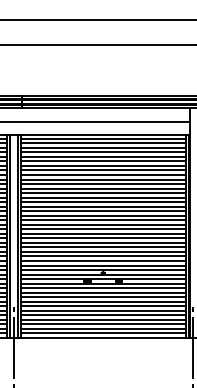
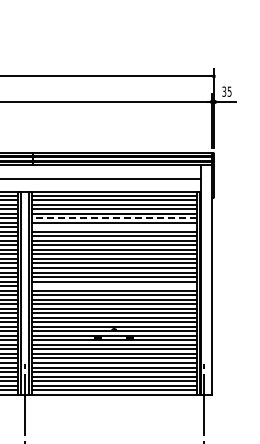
line: (103, 161) -> (114, 218), solid -> dashed
line: (102, 170) -> (113, 227), removed
line: (102, 229) -> (113, 286), removed

